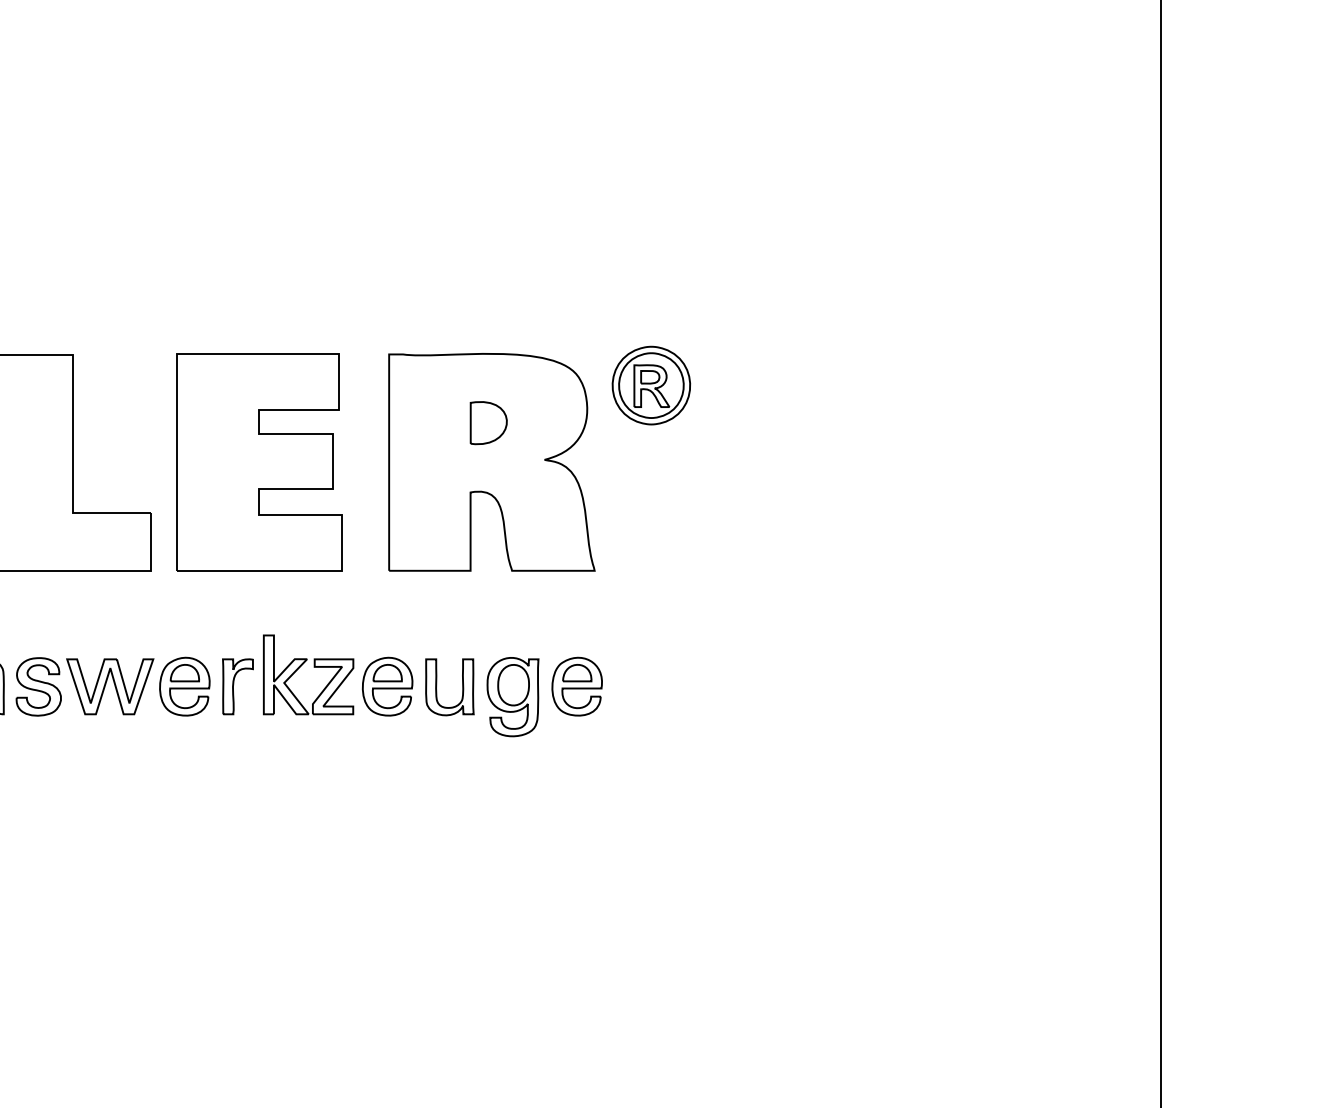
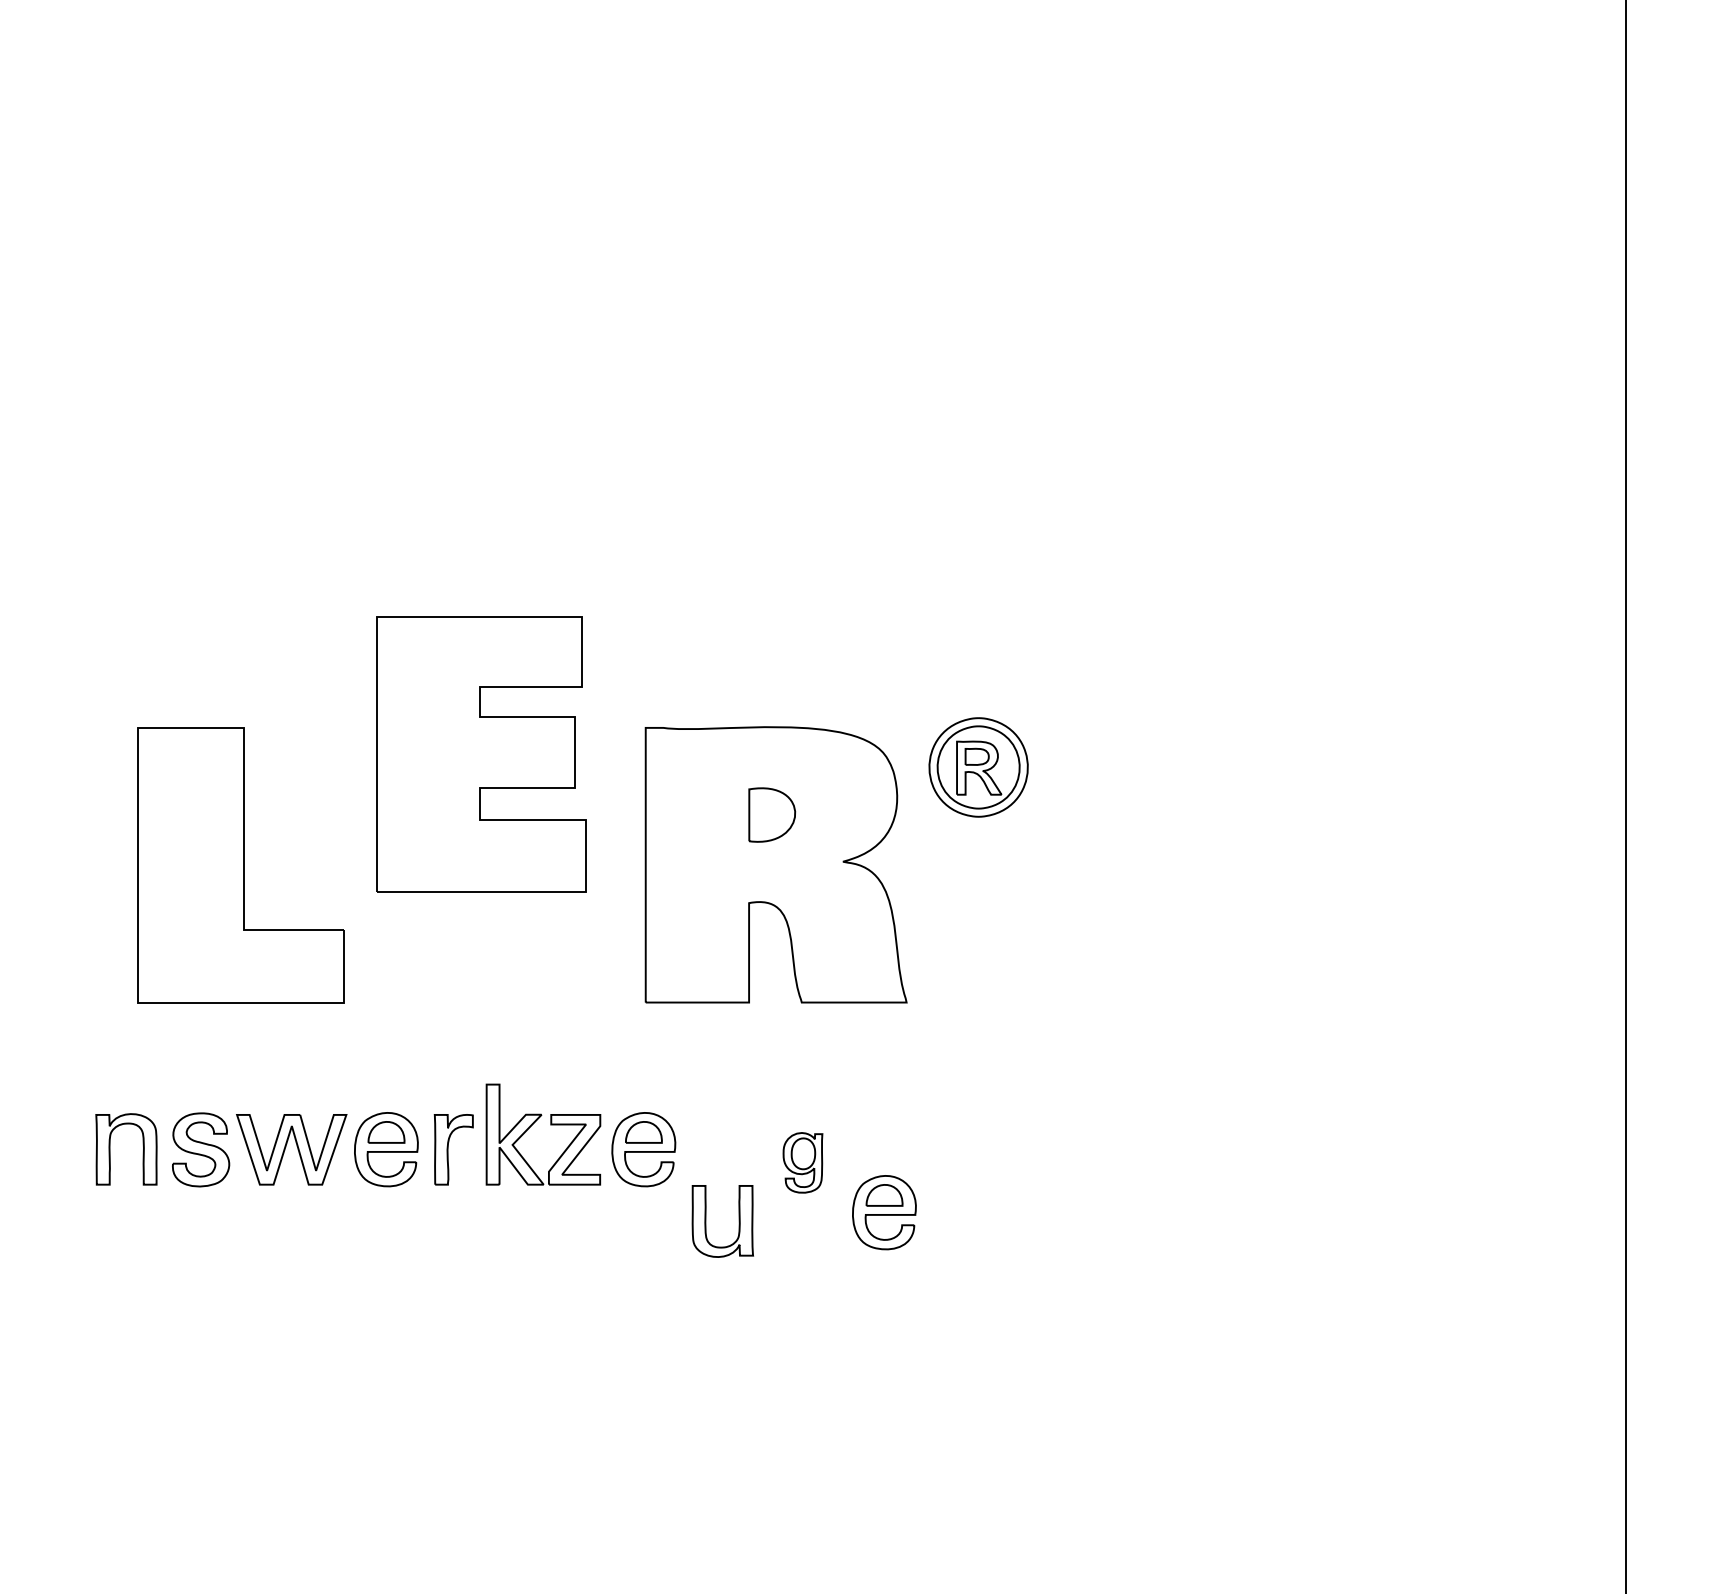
part: (259, 462) -> (481, 754), moved
part: (577, 686) -> (884, 1212), moved
part: (437, 687) -> (706, 1221), moved
part: (512, 696) -> (802, 1162), size x0.6

